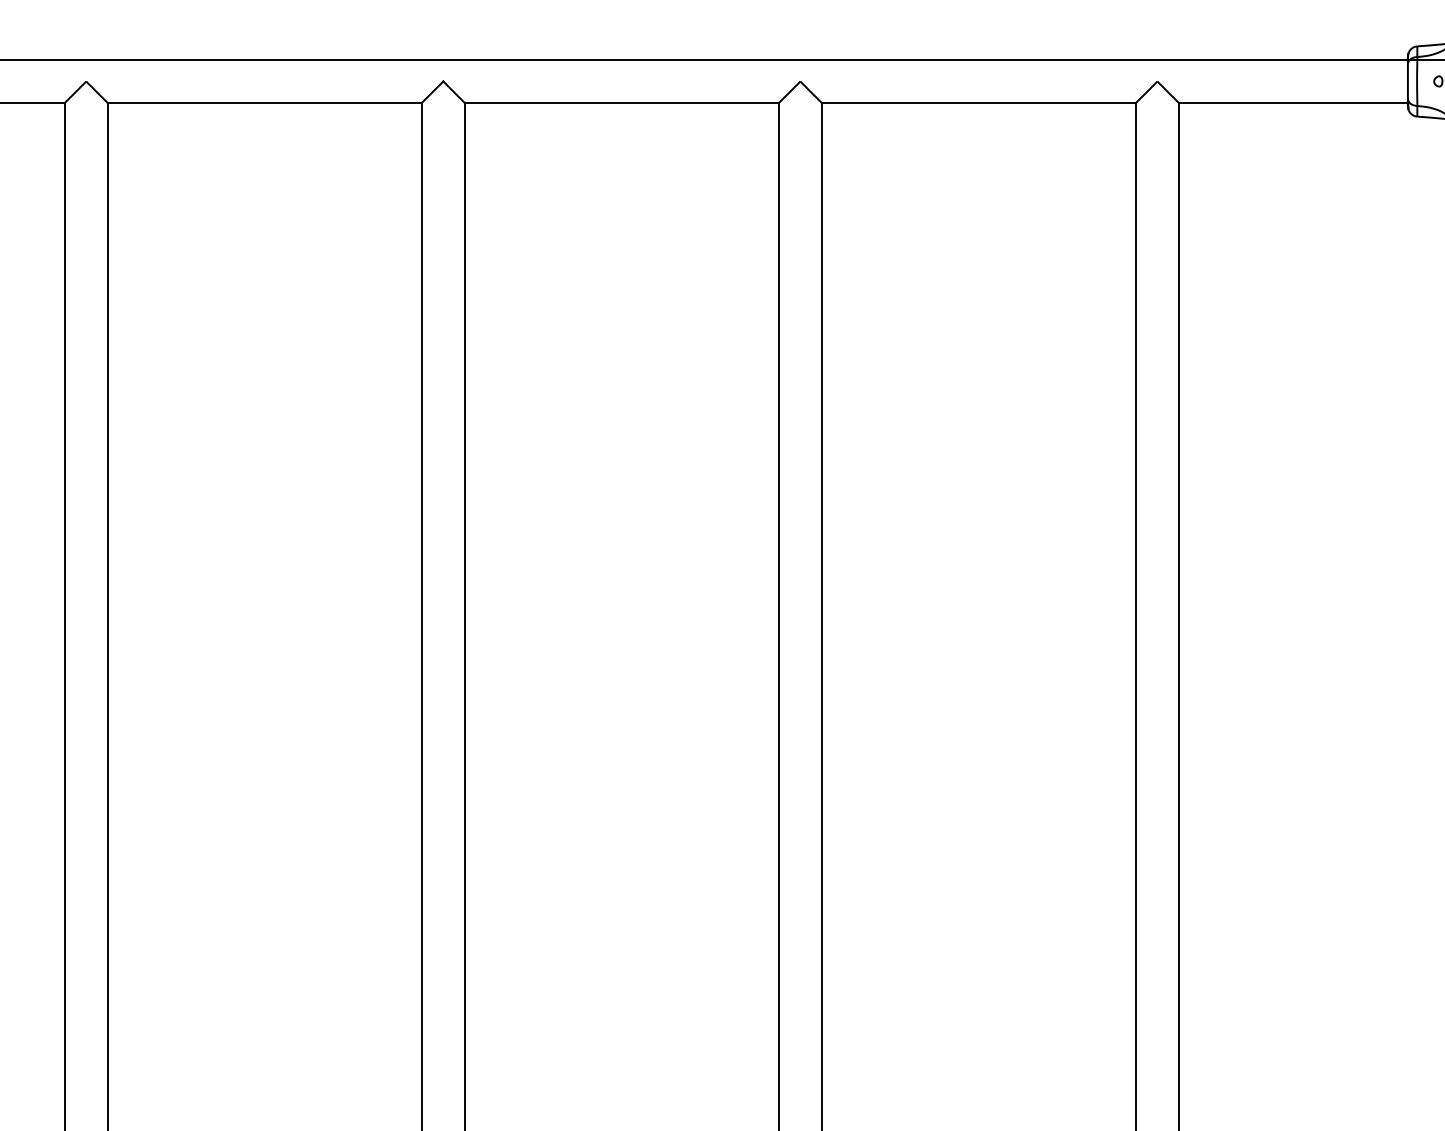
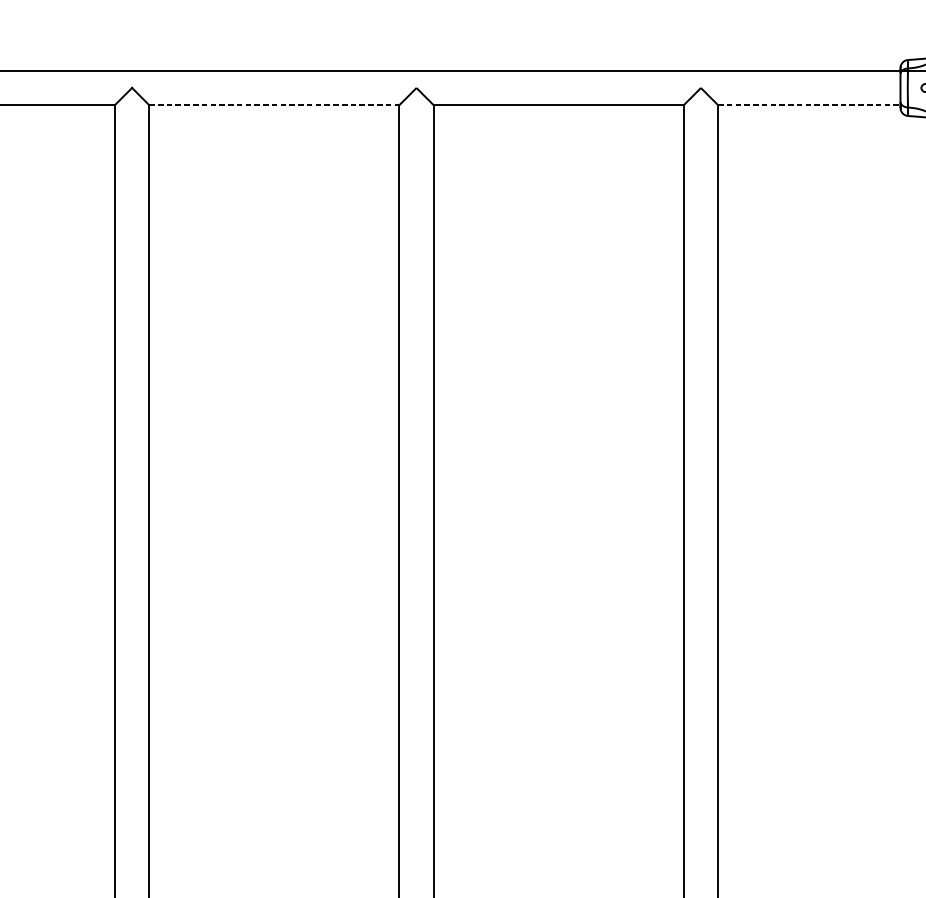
line: (622, 103) -> (274, 105), solid -> dashed
line: (1293, 103) -> (809, 105), solid -> dashed

